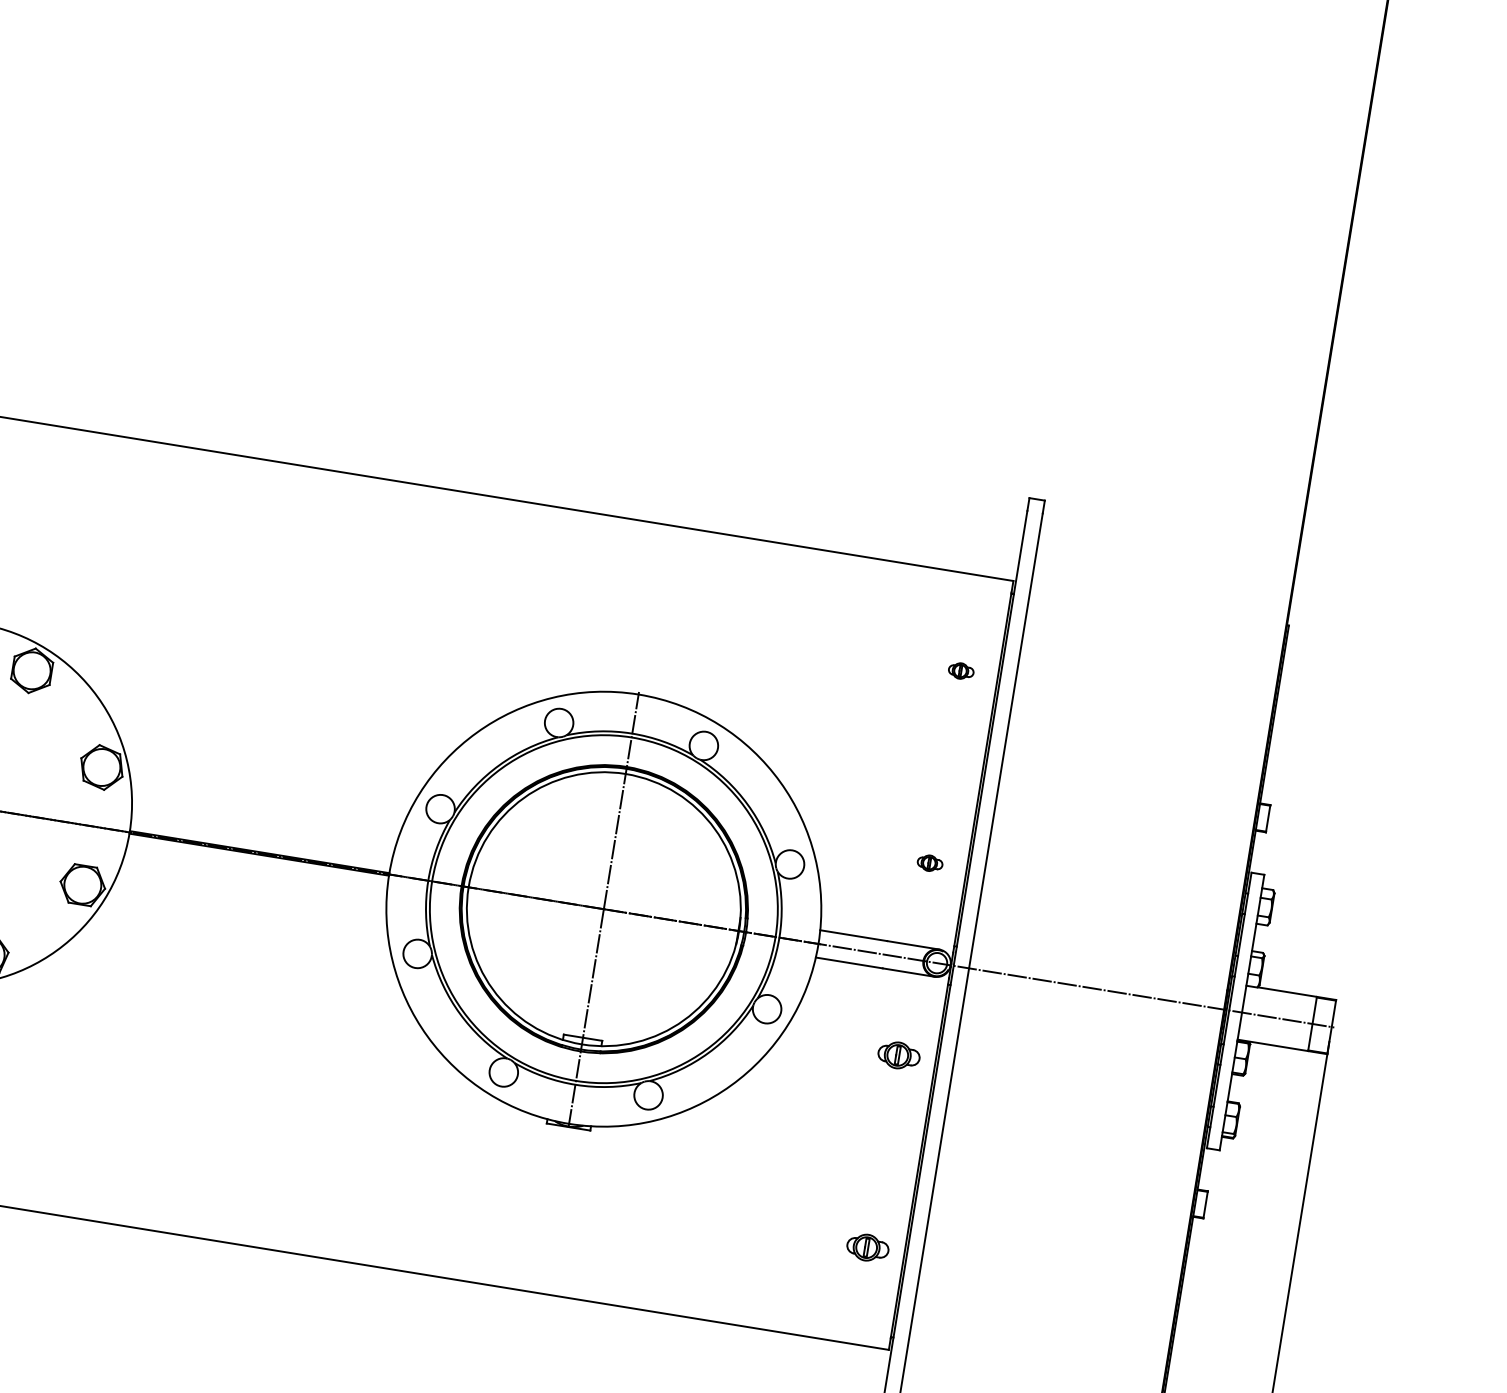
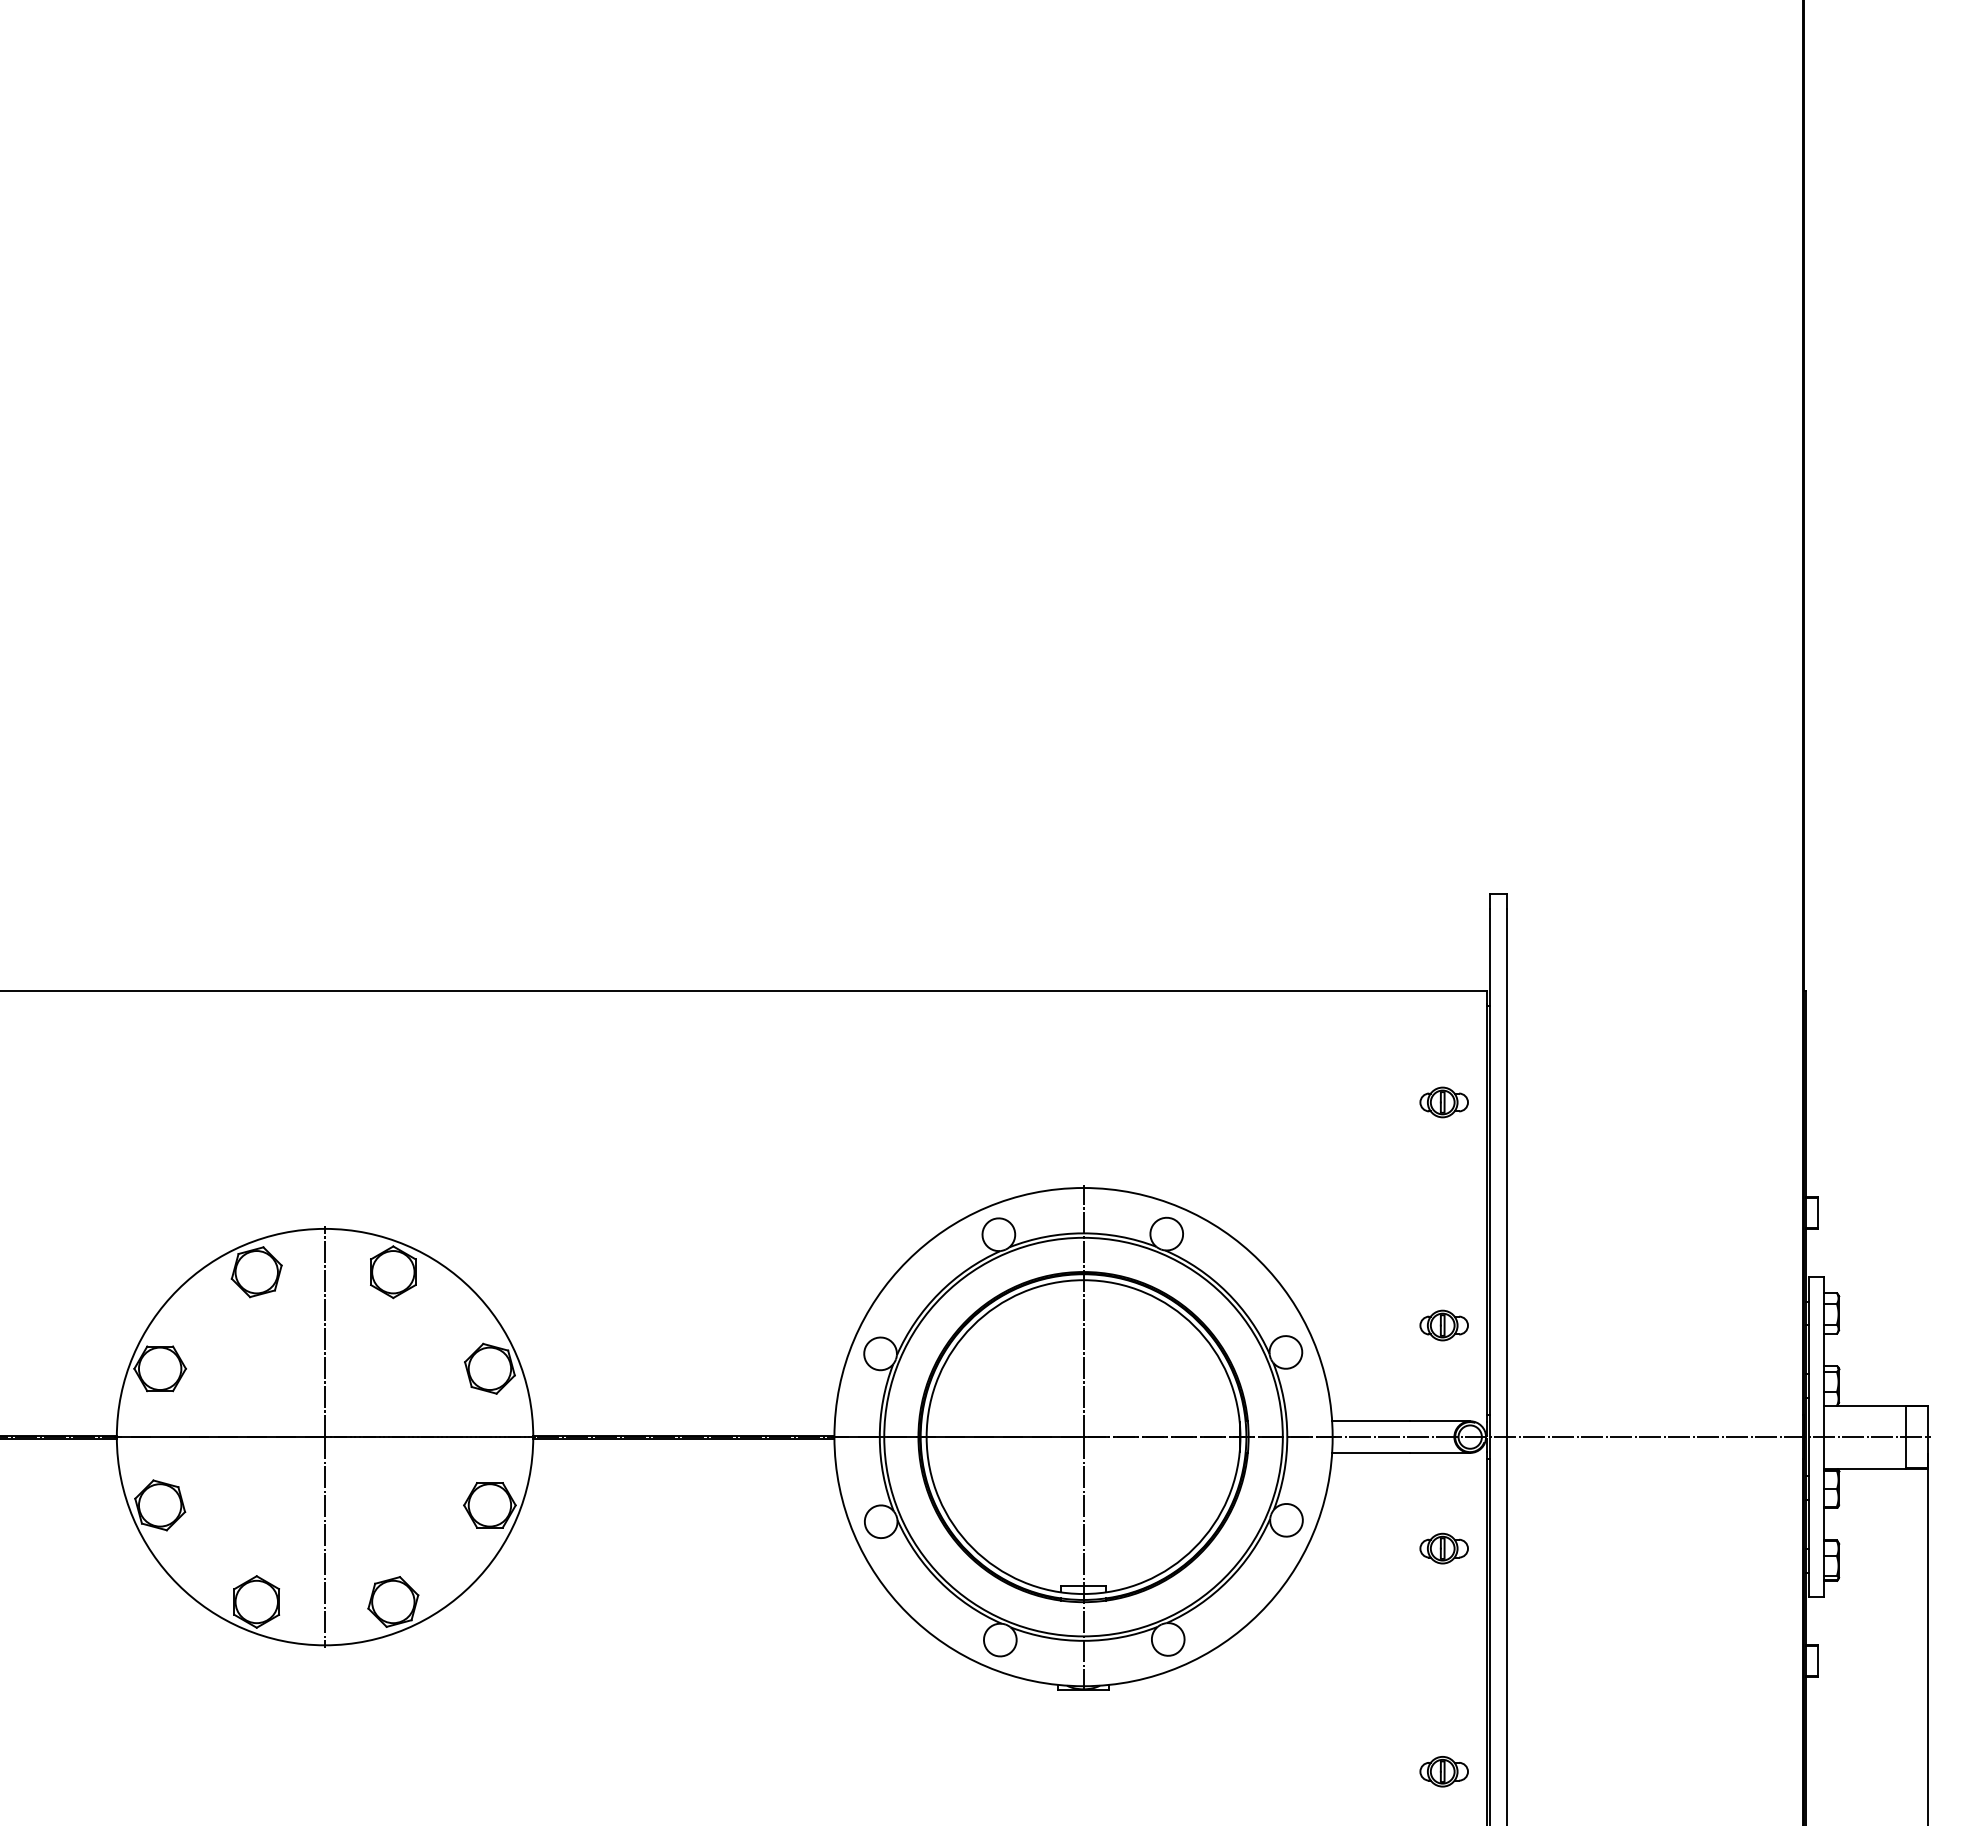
part: (960, 671) -> (1443, 1102), size x1.67
part: (929, 863) -> (1443, 1325), size x1.67

